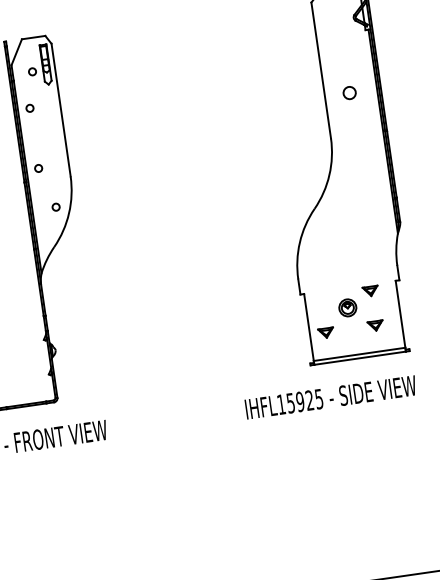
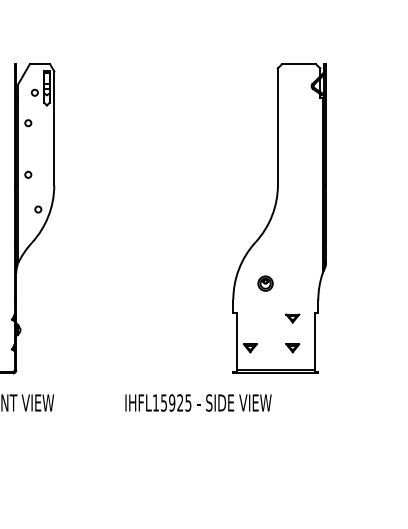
circle: (350, 93) -> (299, 149), removed
part: (347, 307) -> (265, 283), moved
text: (330, 396) -> (198, 402), moved

